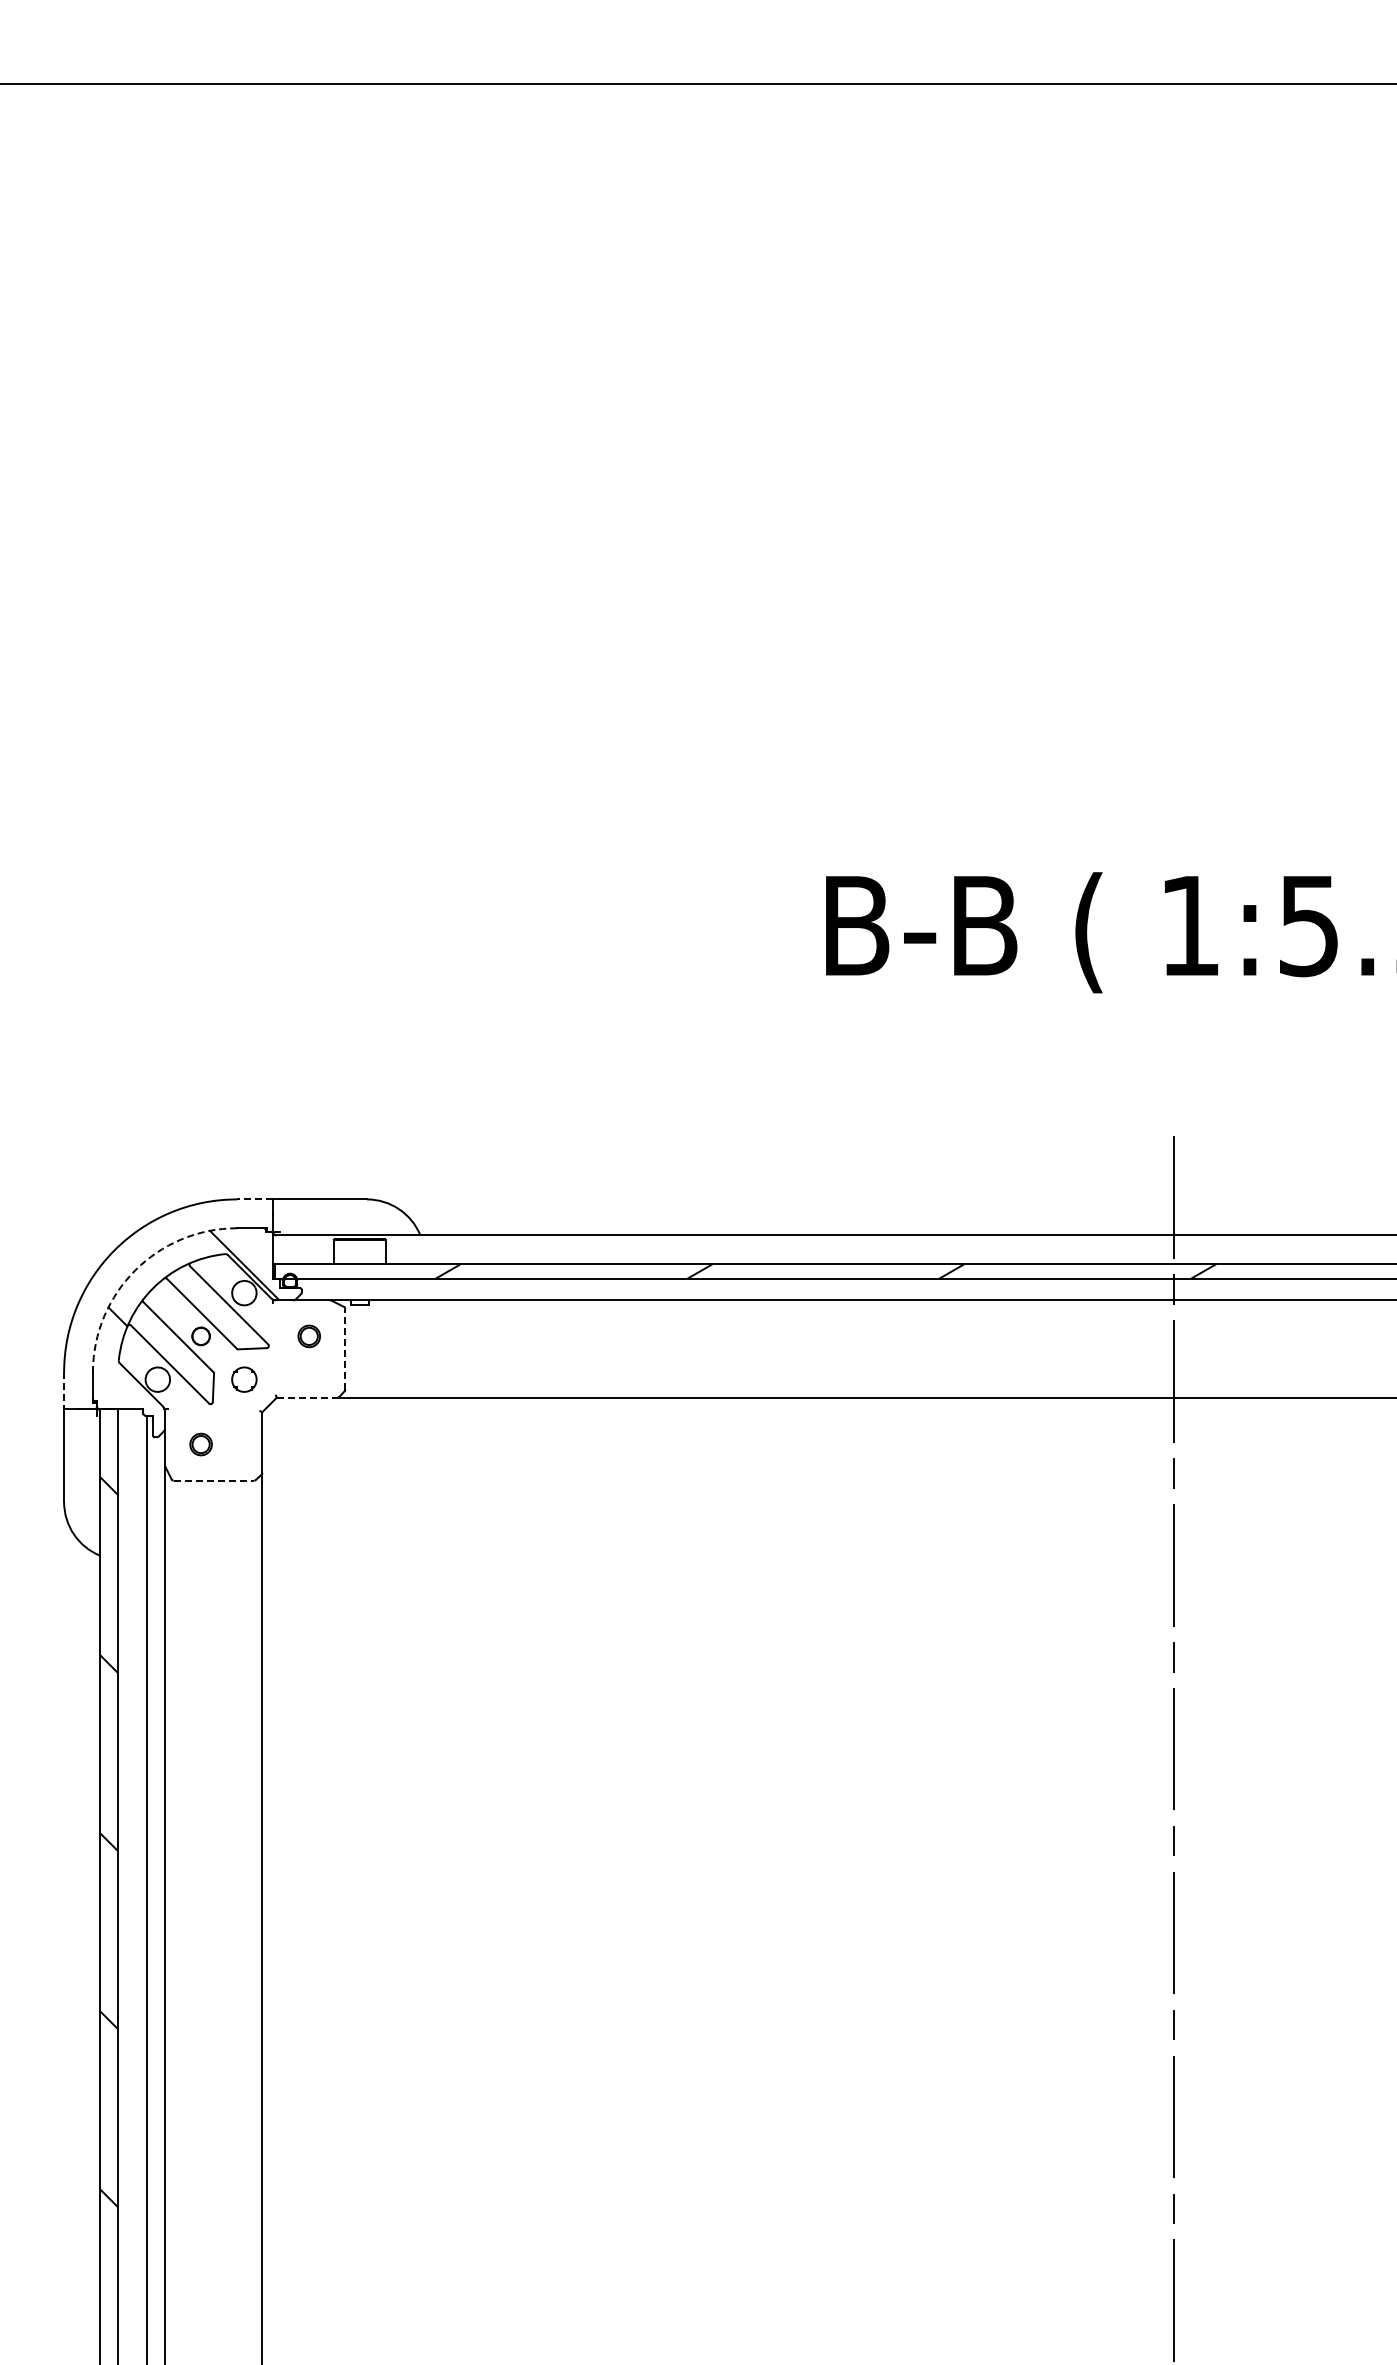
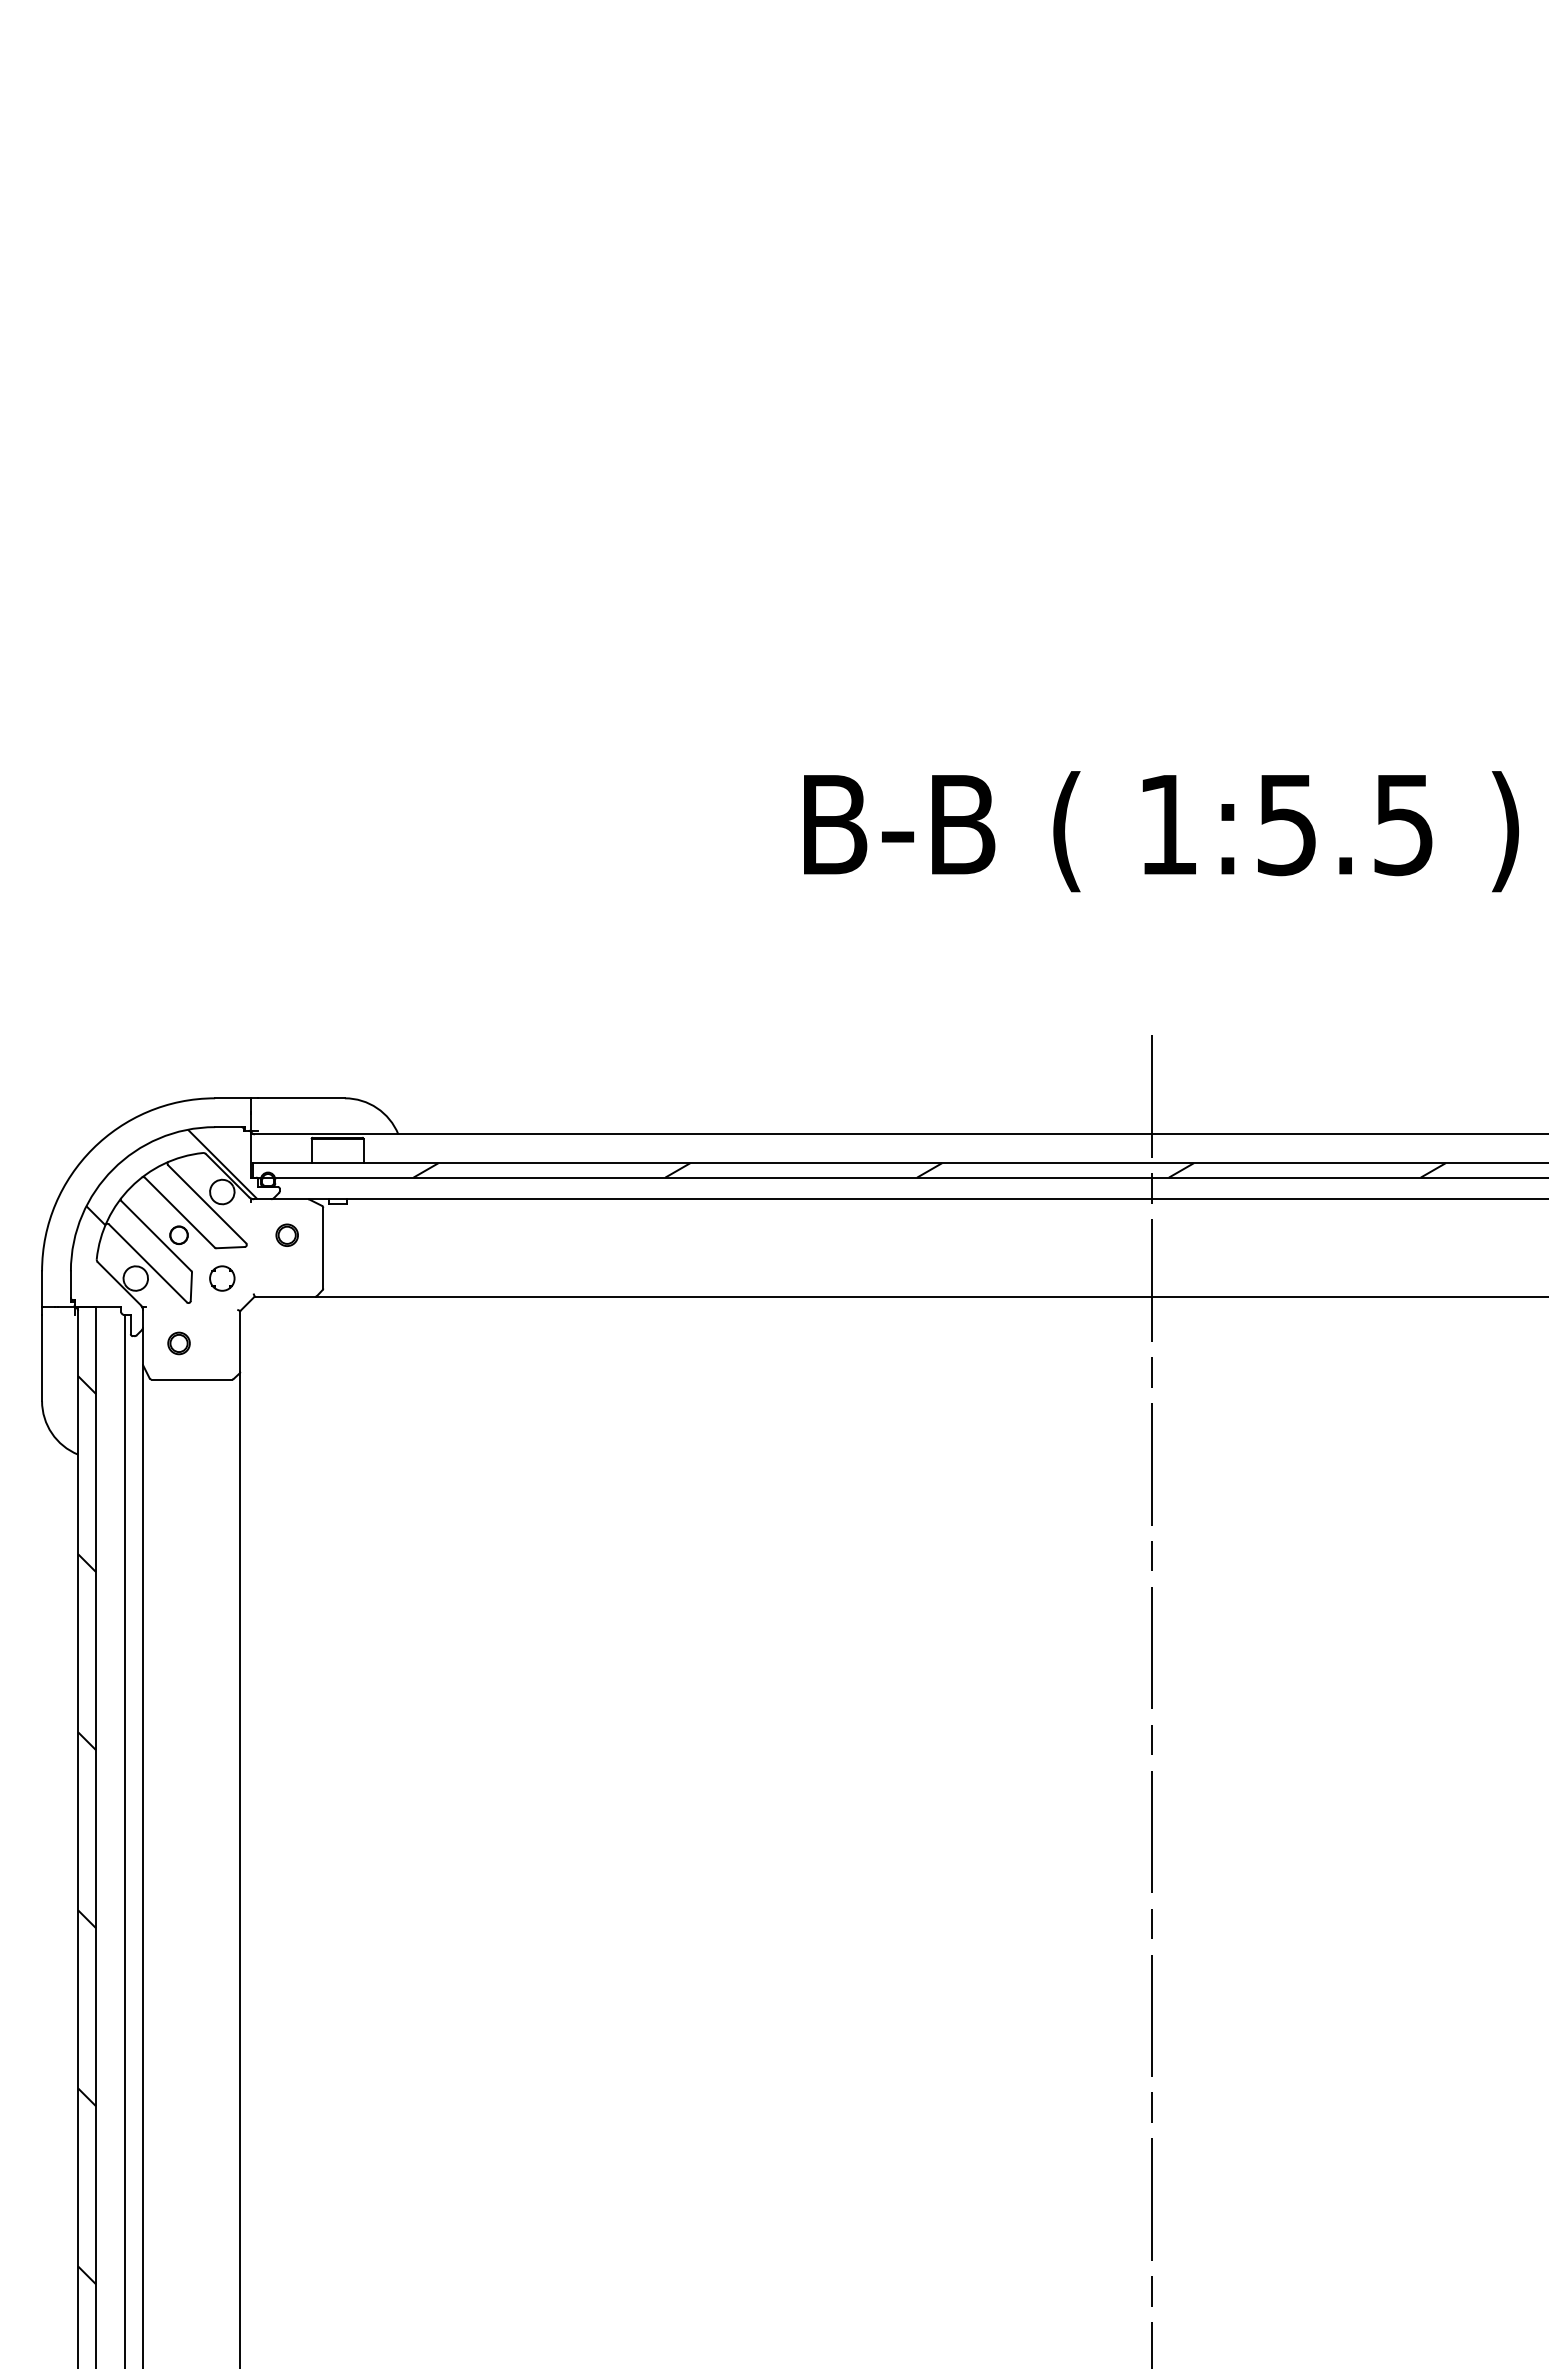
line: (254, 1199) -> (232, 1098), dashed -> solid
arc: (135, 1270) -> (113, 1169), dashed -> solid
line: (345, 1348) -> (323, 1247), dashed -> solid
line: (64, 1390) -> (42, 1289), dashed -> solid
line: (307, 1397) -> (285, 1296), dashed -> solid
line: (214, 1480) -> (192, 1379), dashed -> solid

